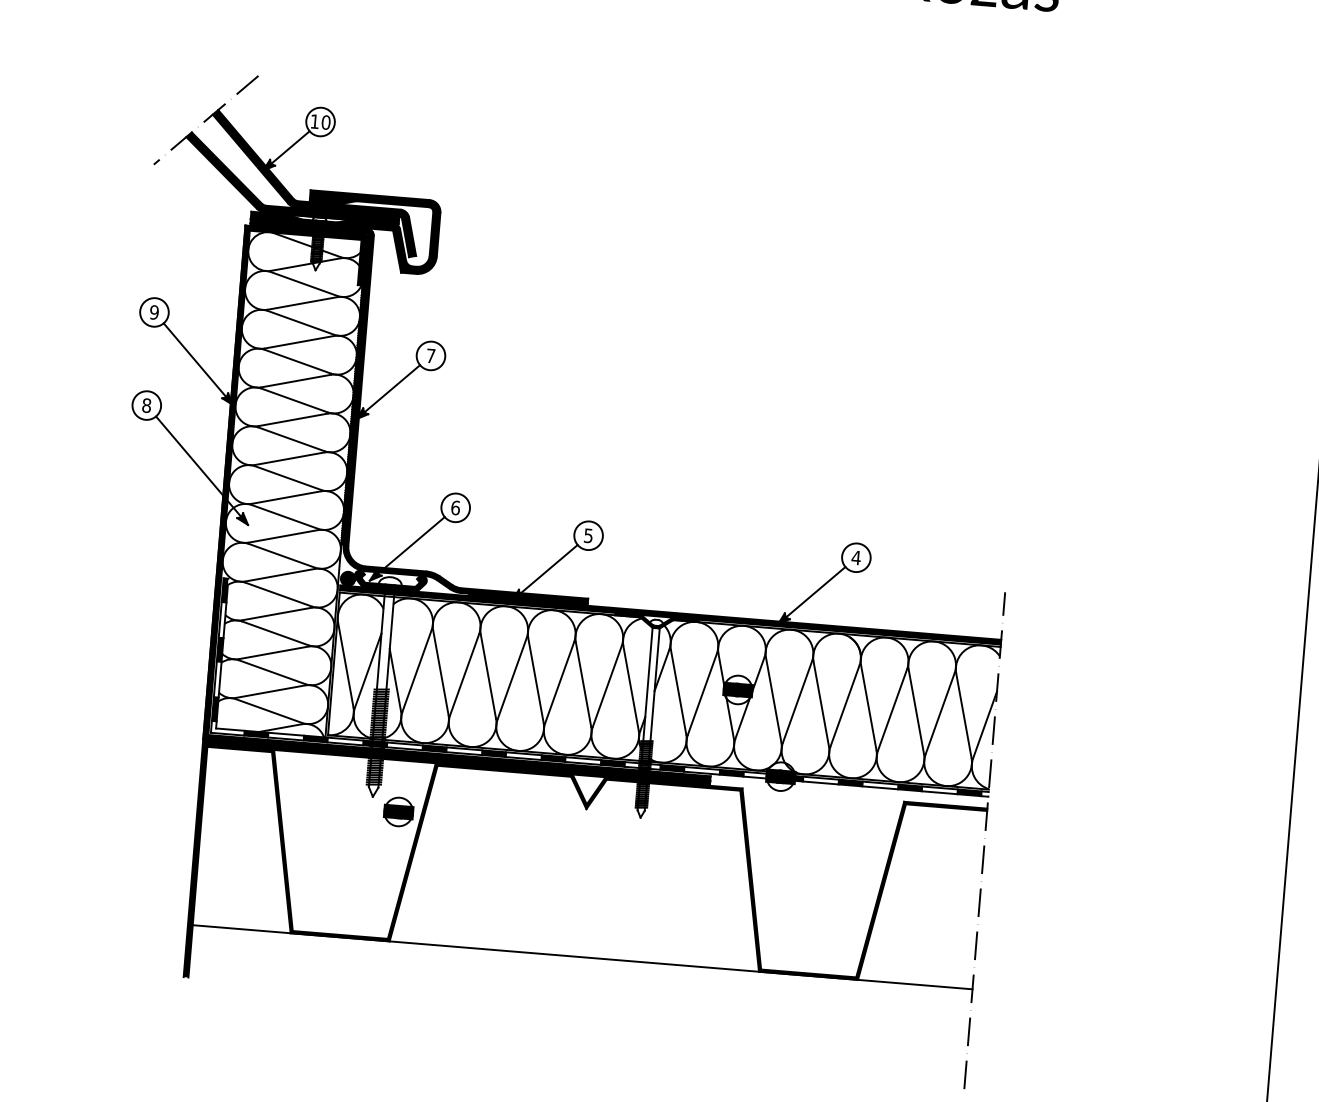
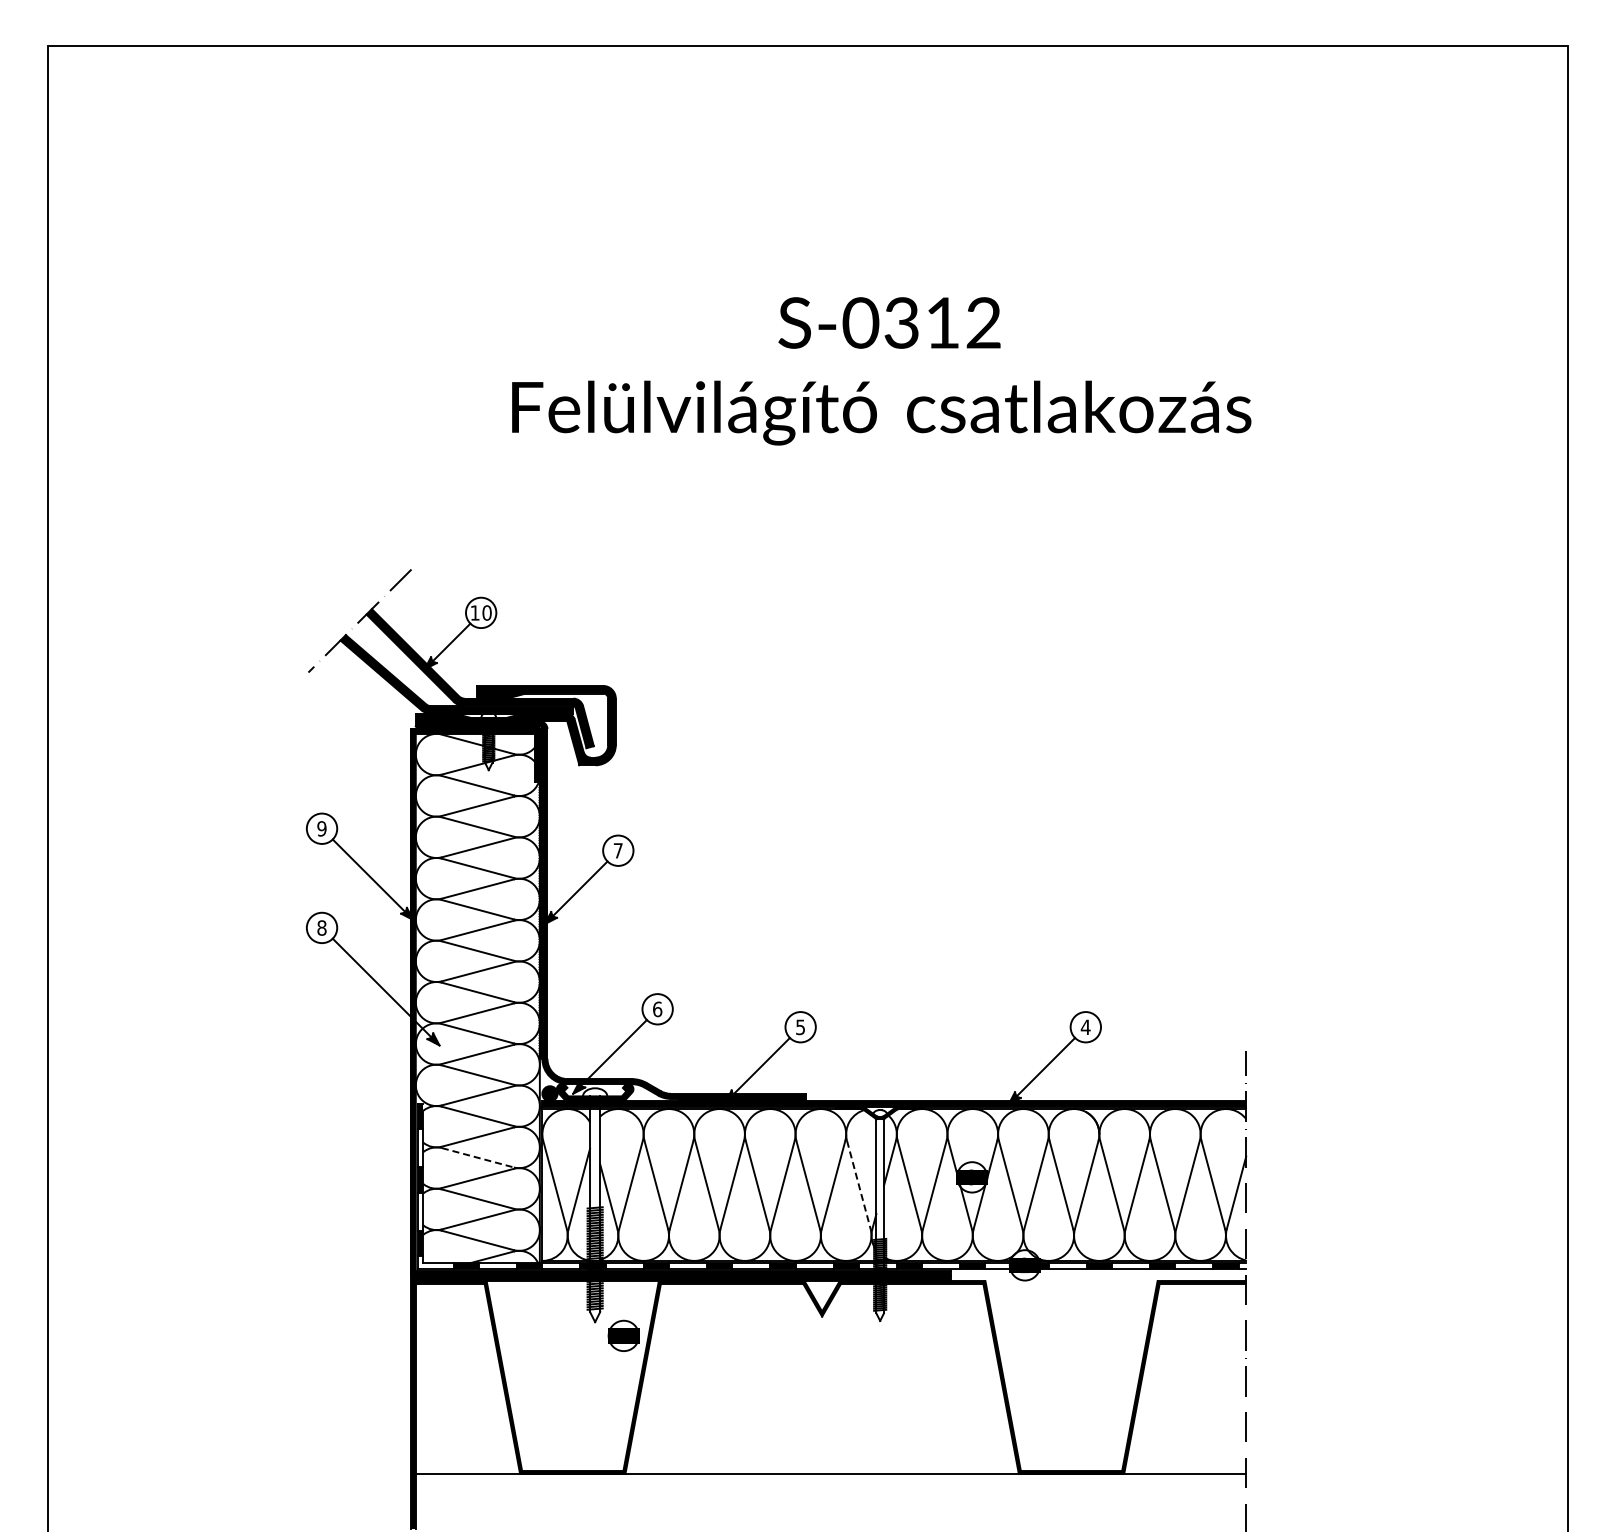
line: (276, 633) -> (478, 1157), solid -> dashed
line: (630, 688) -> (858, 1185), solid -> dashed

